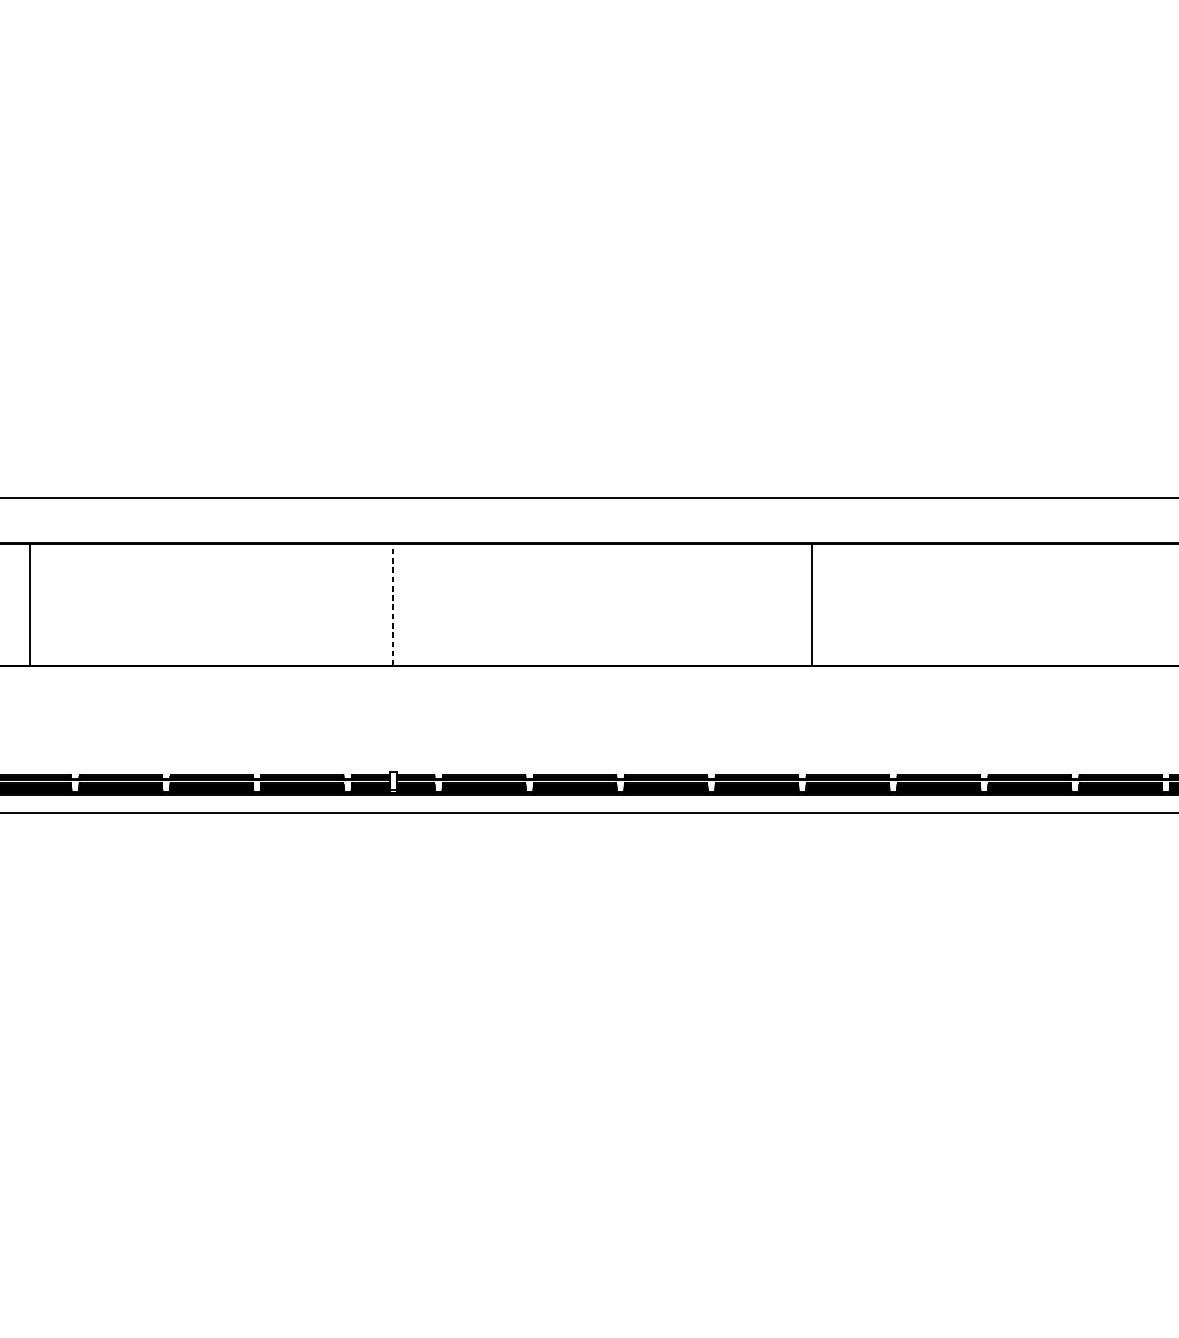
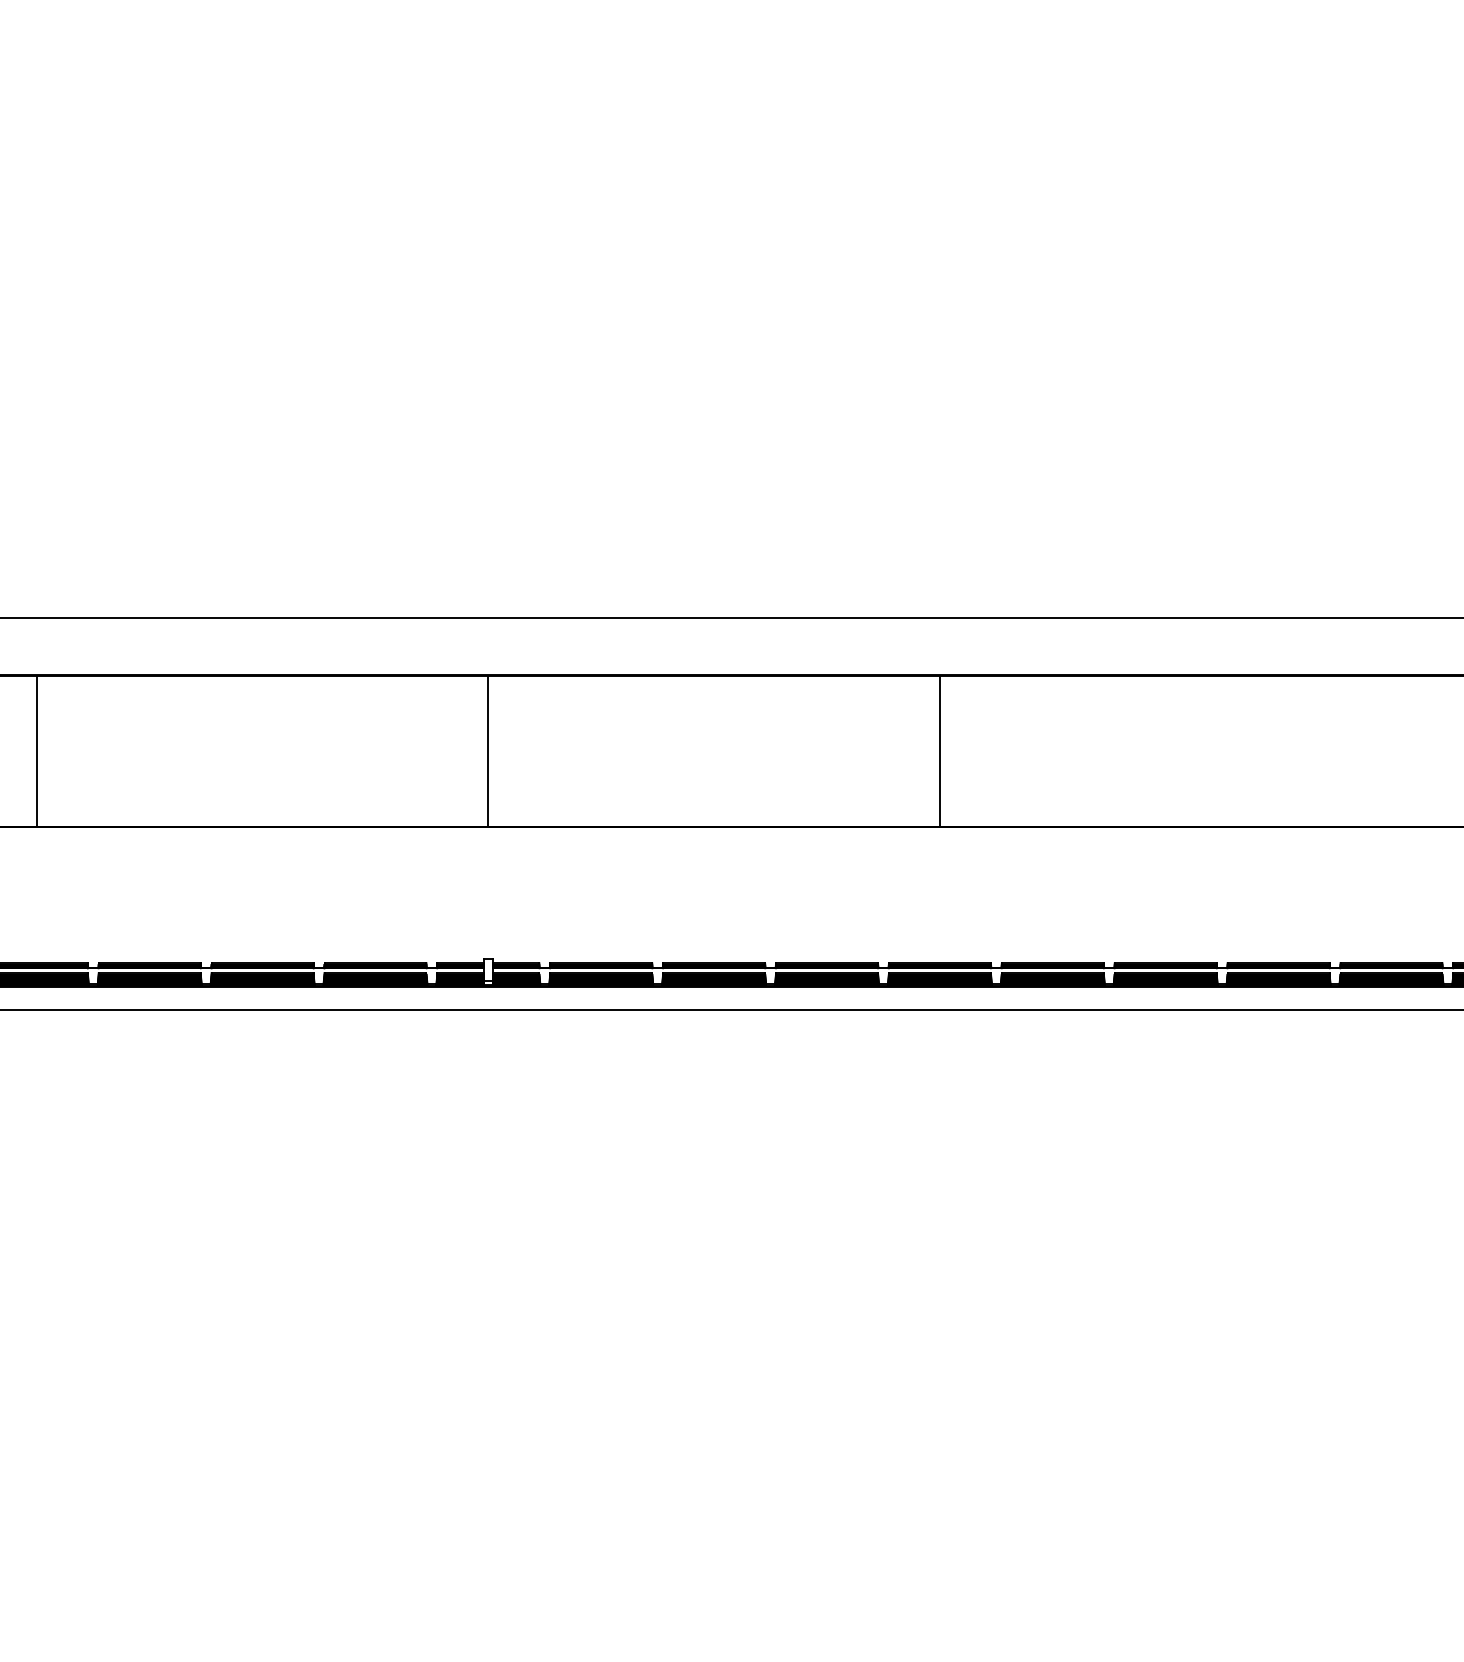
line: (393, 604) -> (488, 751), dashed -> solid
line: (812, 604) -> (939, 750), moved

